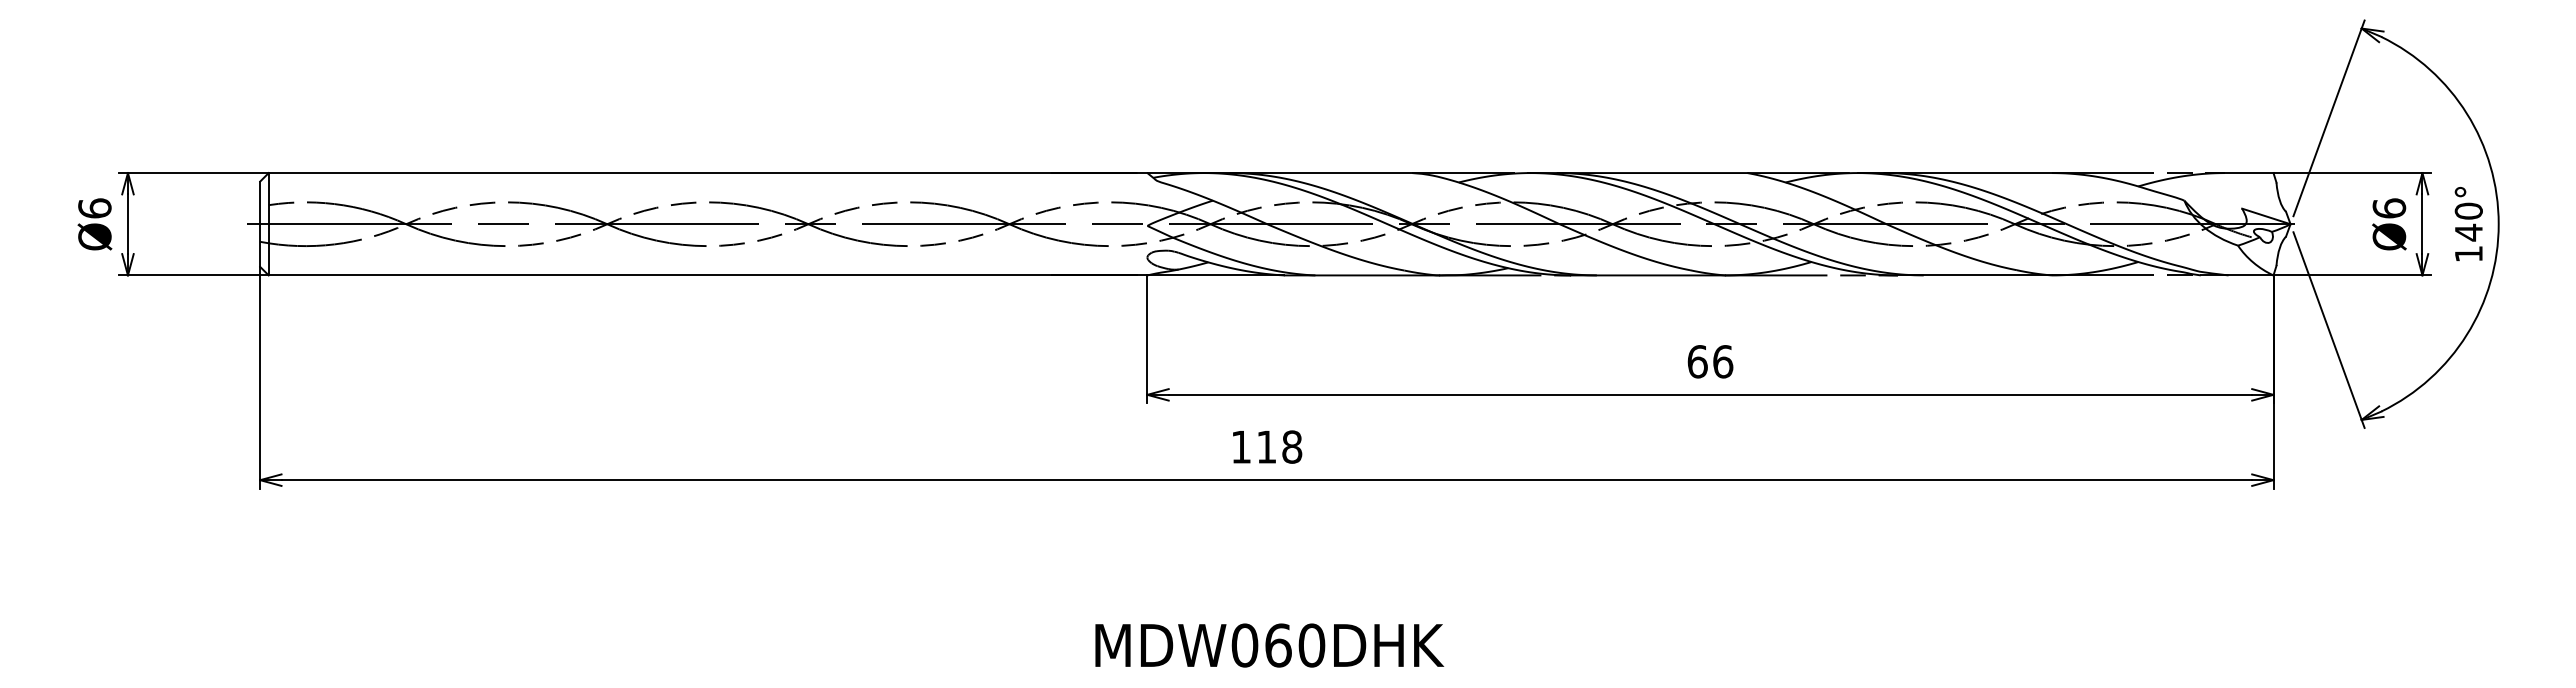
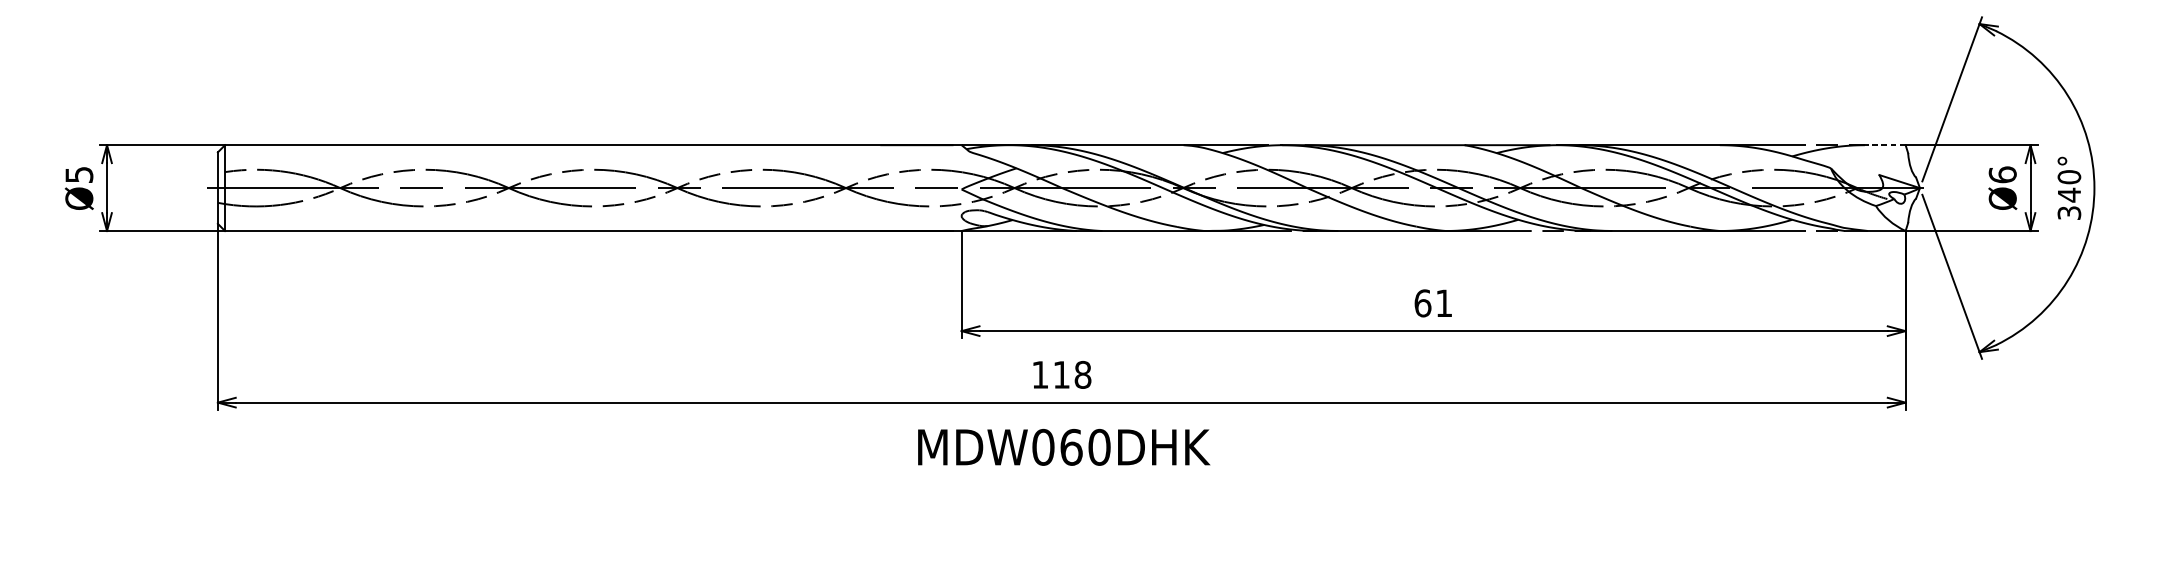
line: (2247, 173) -> (1883, 145), solid -> dashed
text: (94, 208) -> (78, 174), Ø6 -> Ø5
text: (2468, 254) -> (2069, 213), 140° -> 340°
text: (1723, 361) -> (1444, 303), 66 -> 61
text: (1269, 645) -> (1063, 447), moved

